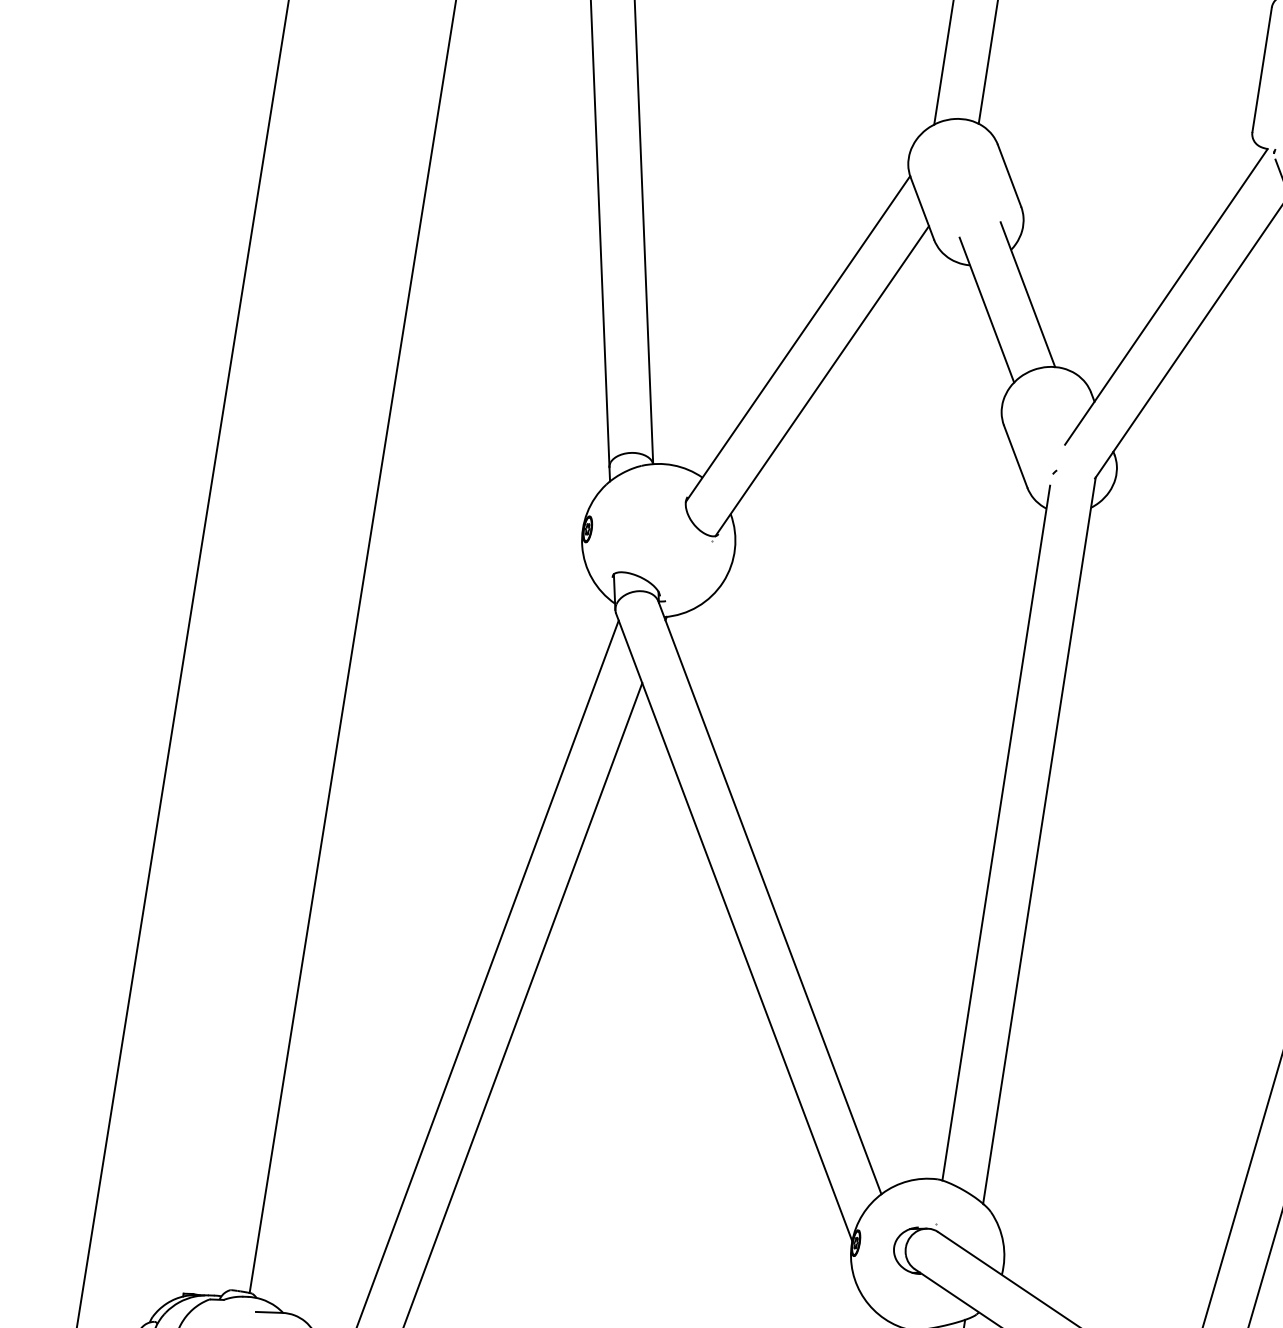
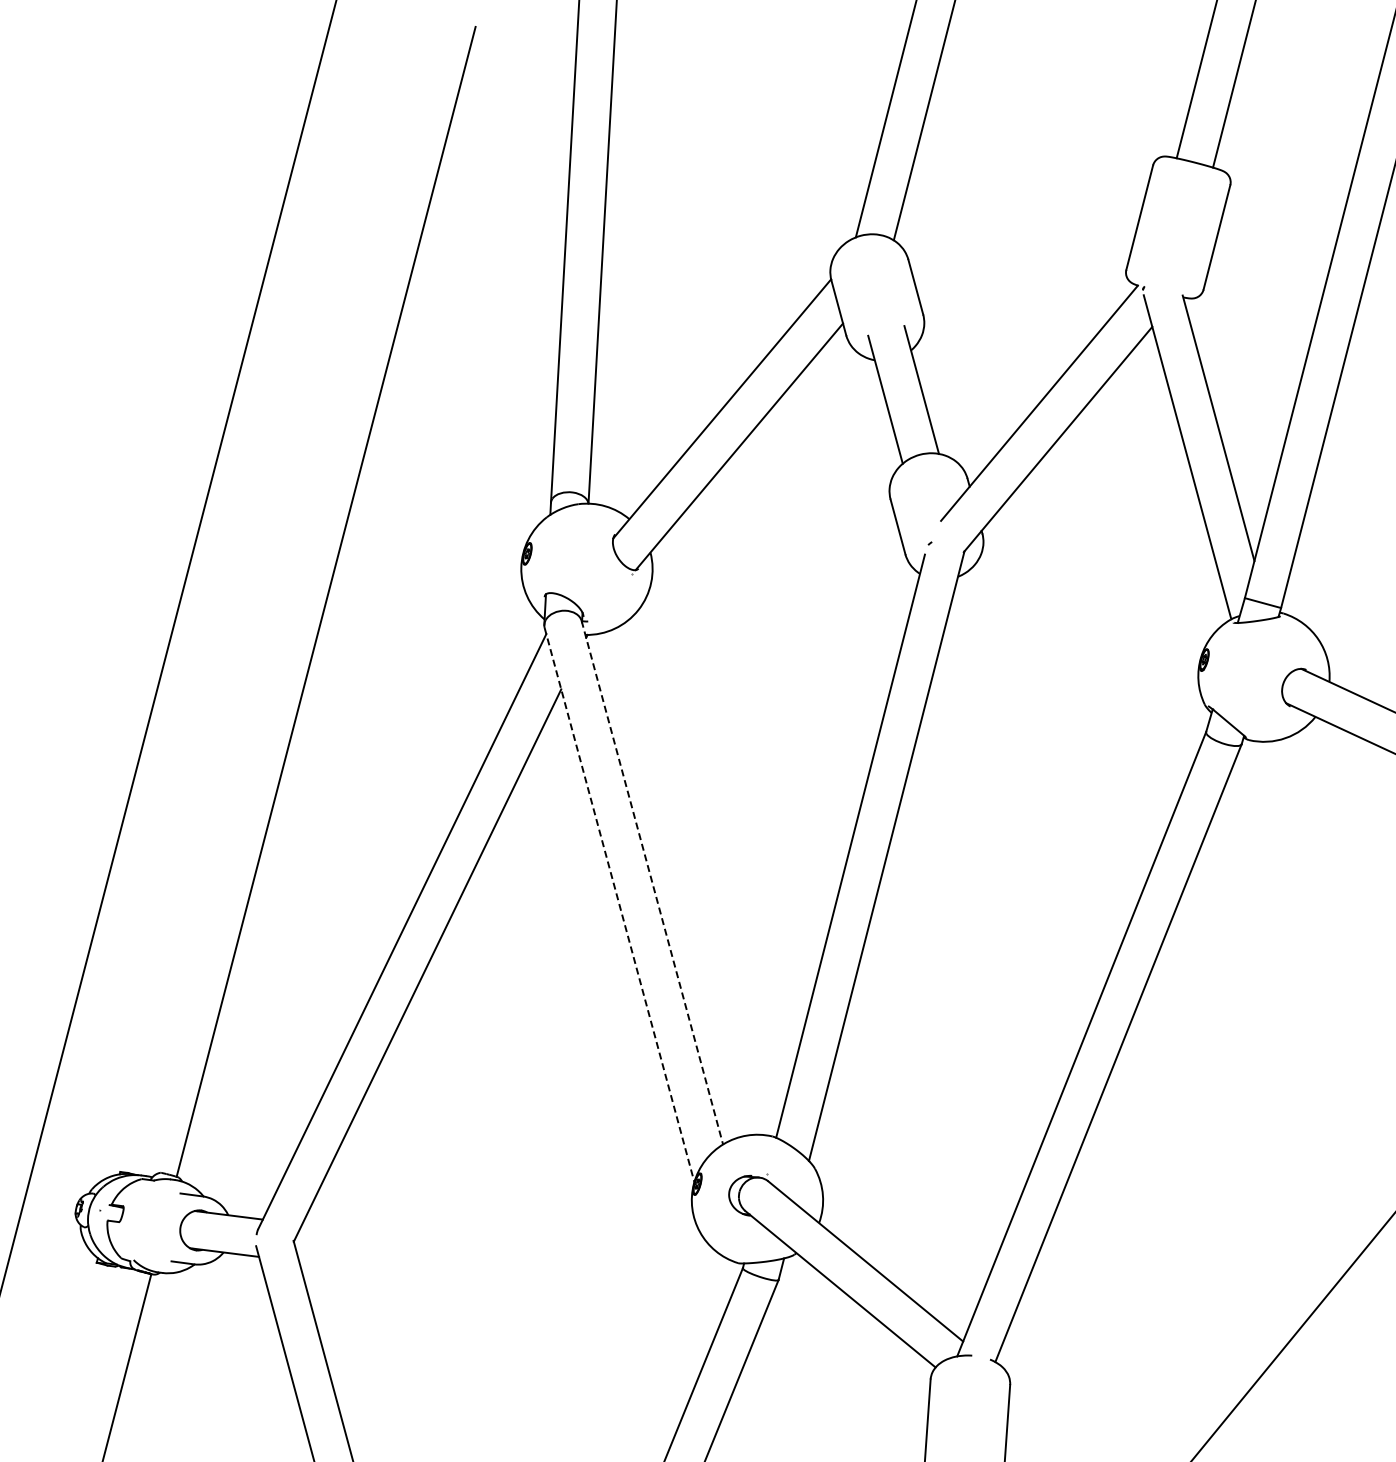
line: (770, 898) -> (652, 883), solid -> dashed
line: (734, 927) -> (619, 905), solid -> dashed

